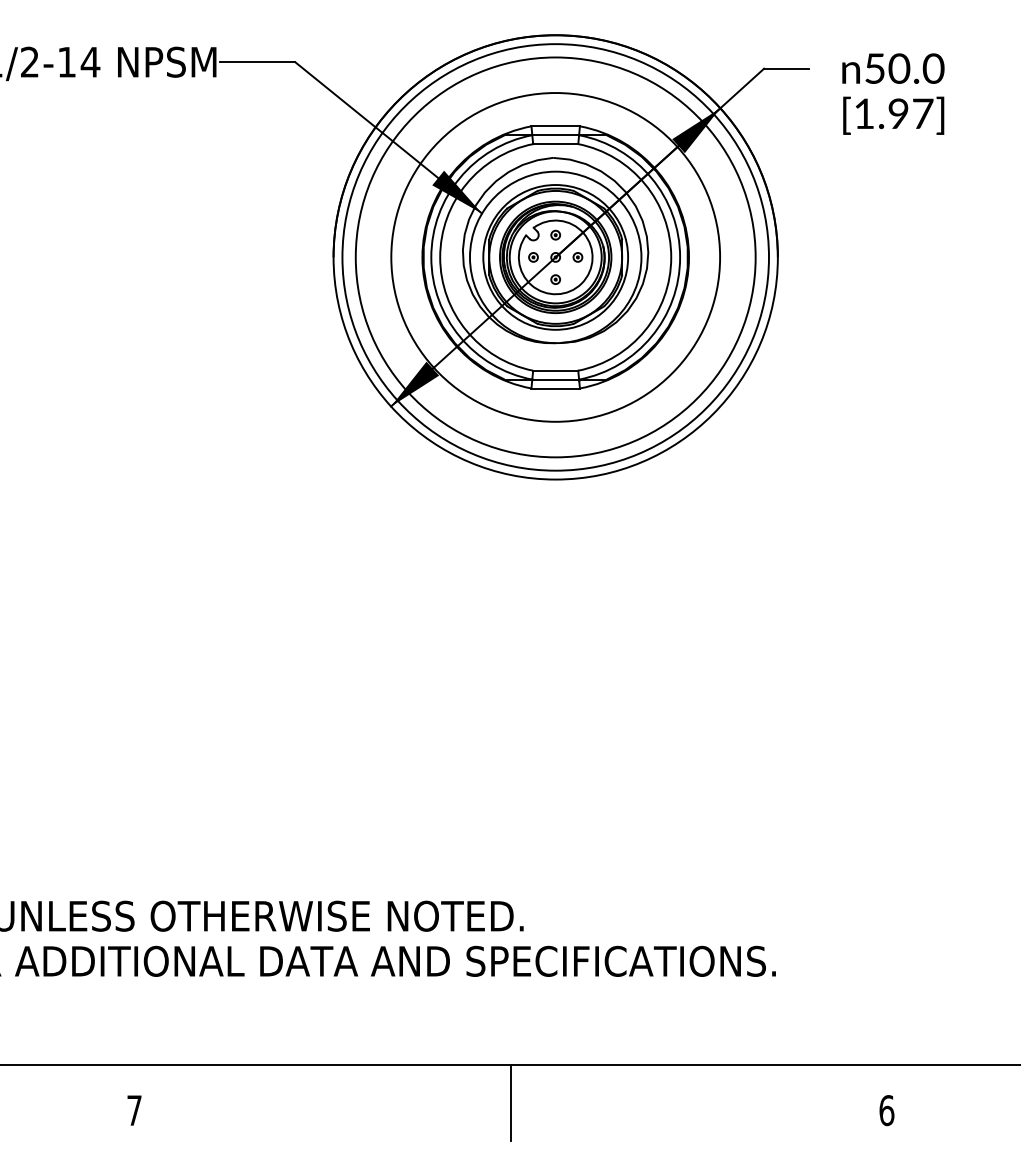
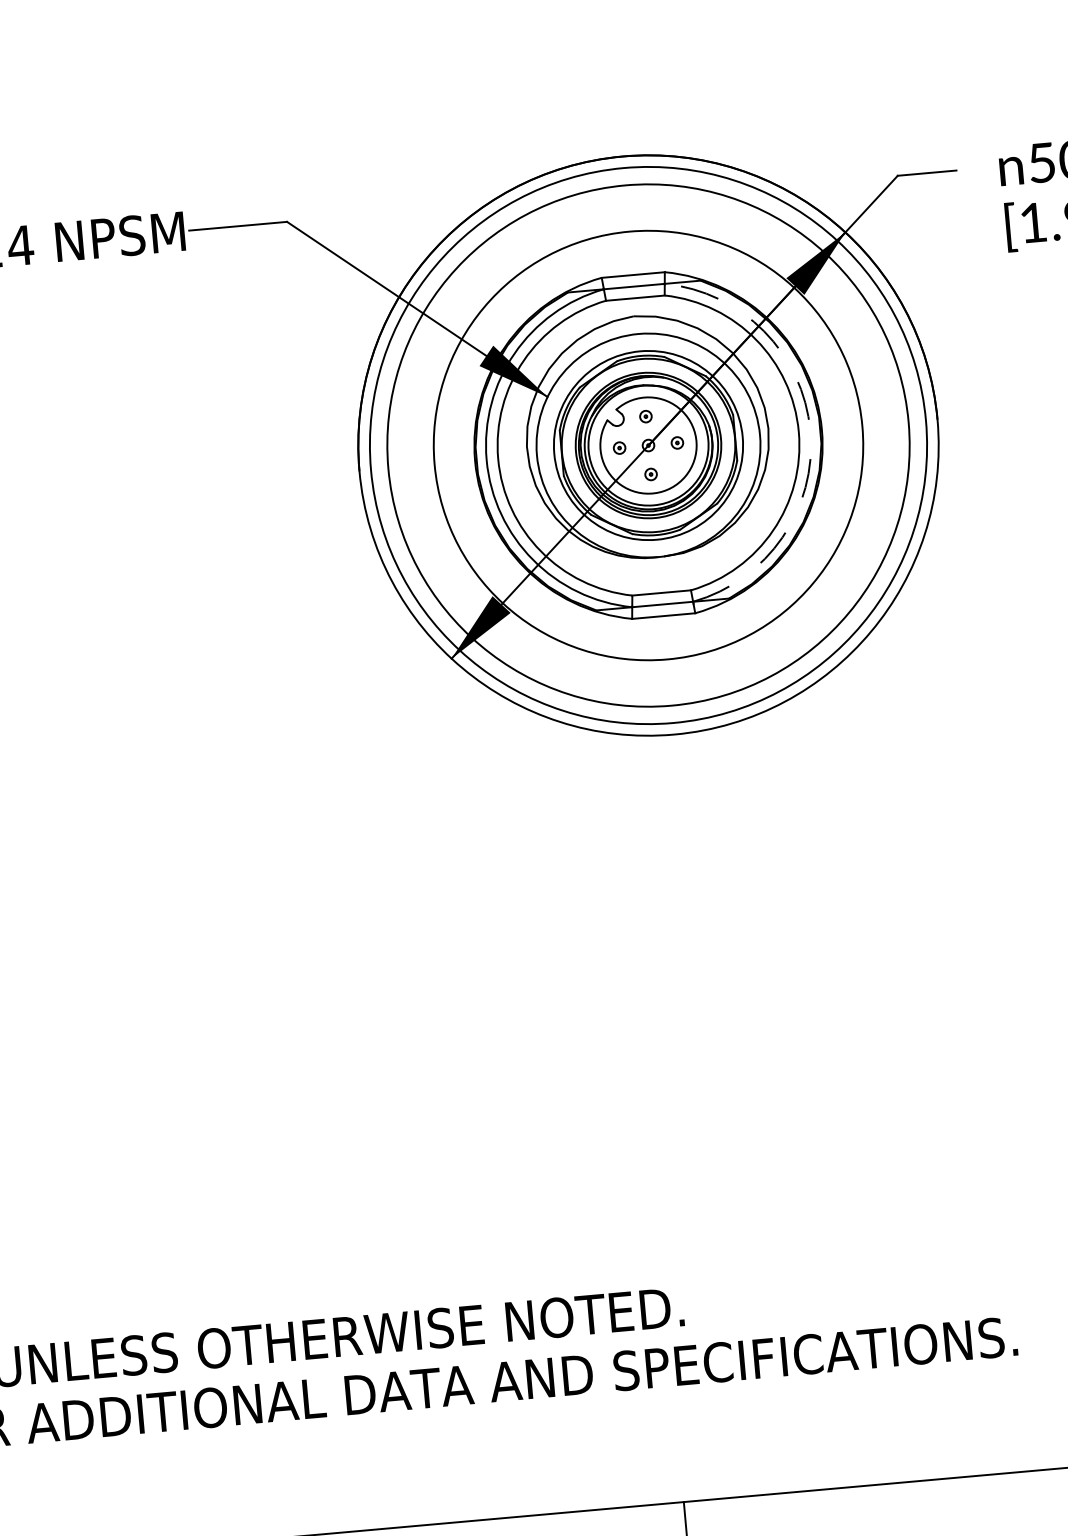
arc: (680, 257) -> (810, 431), solid -> dashed

